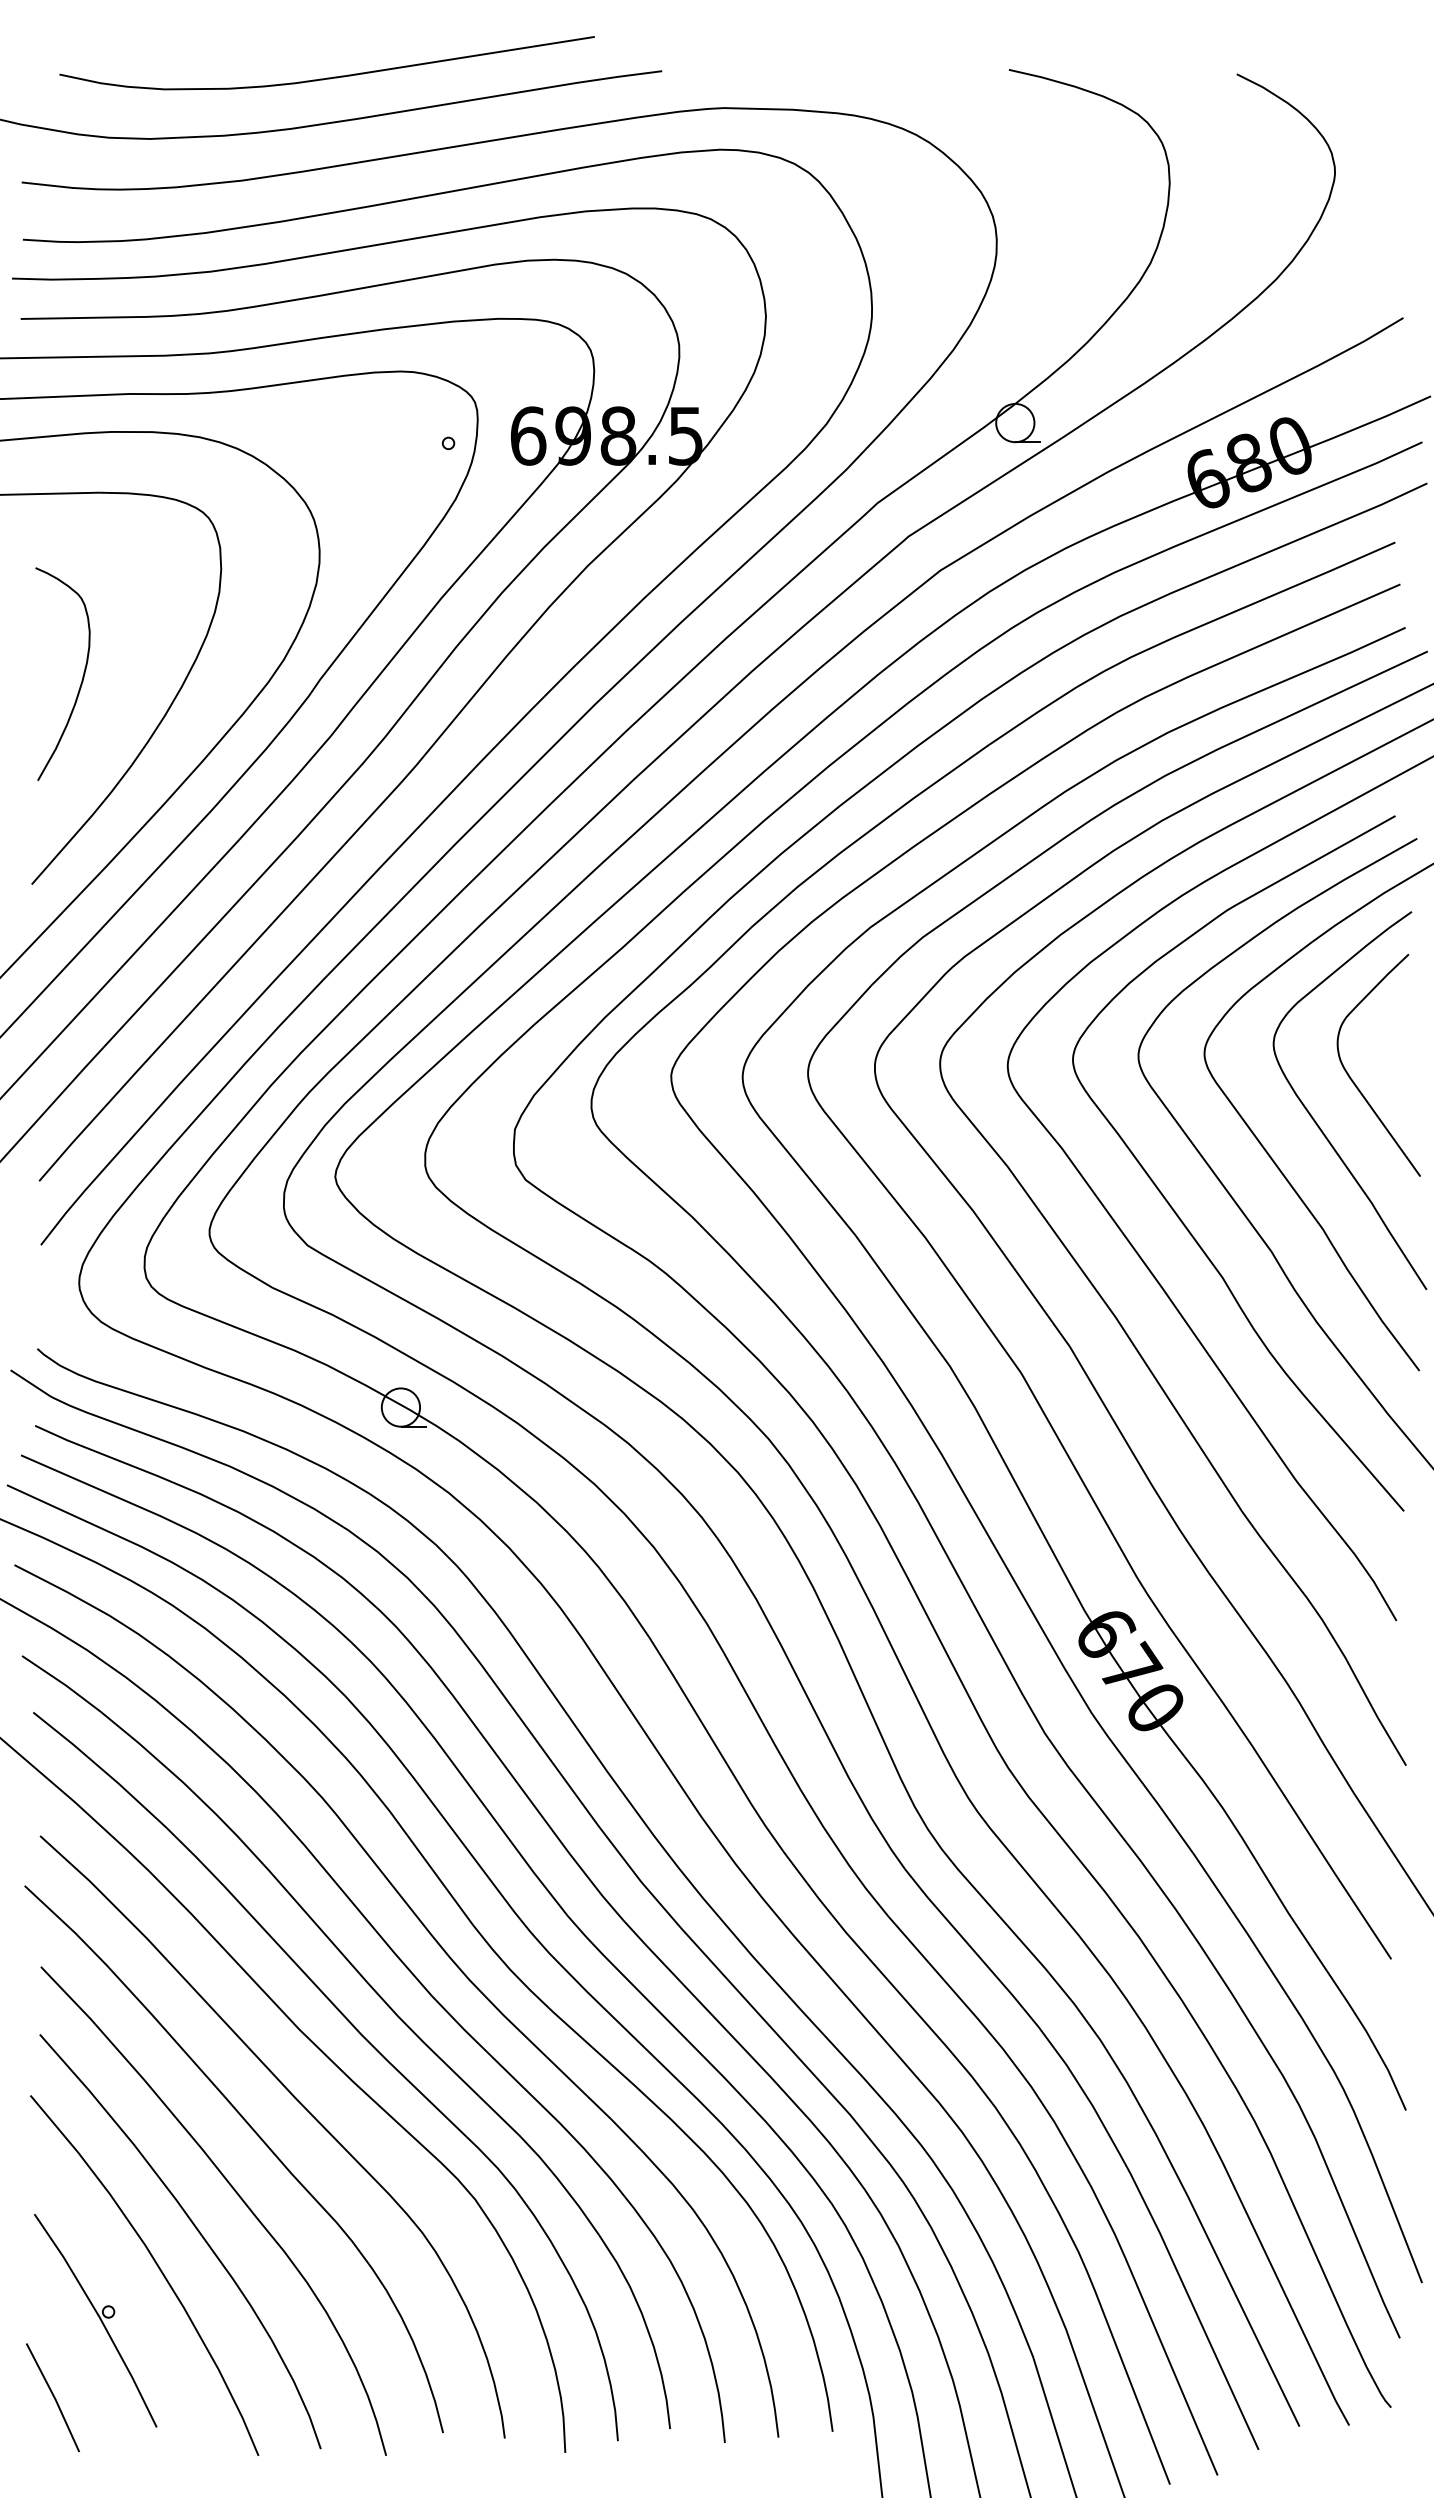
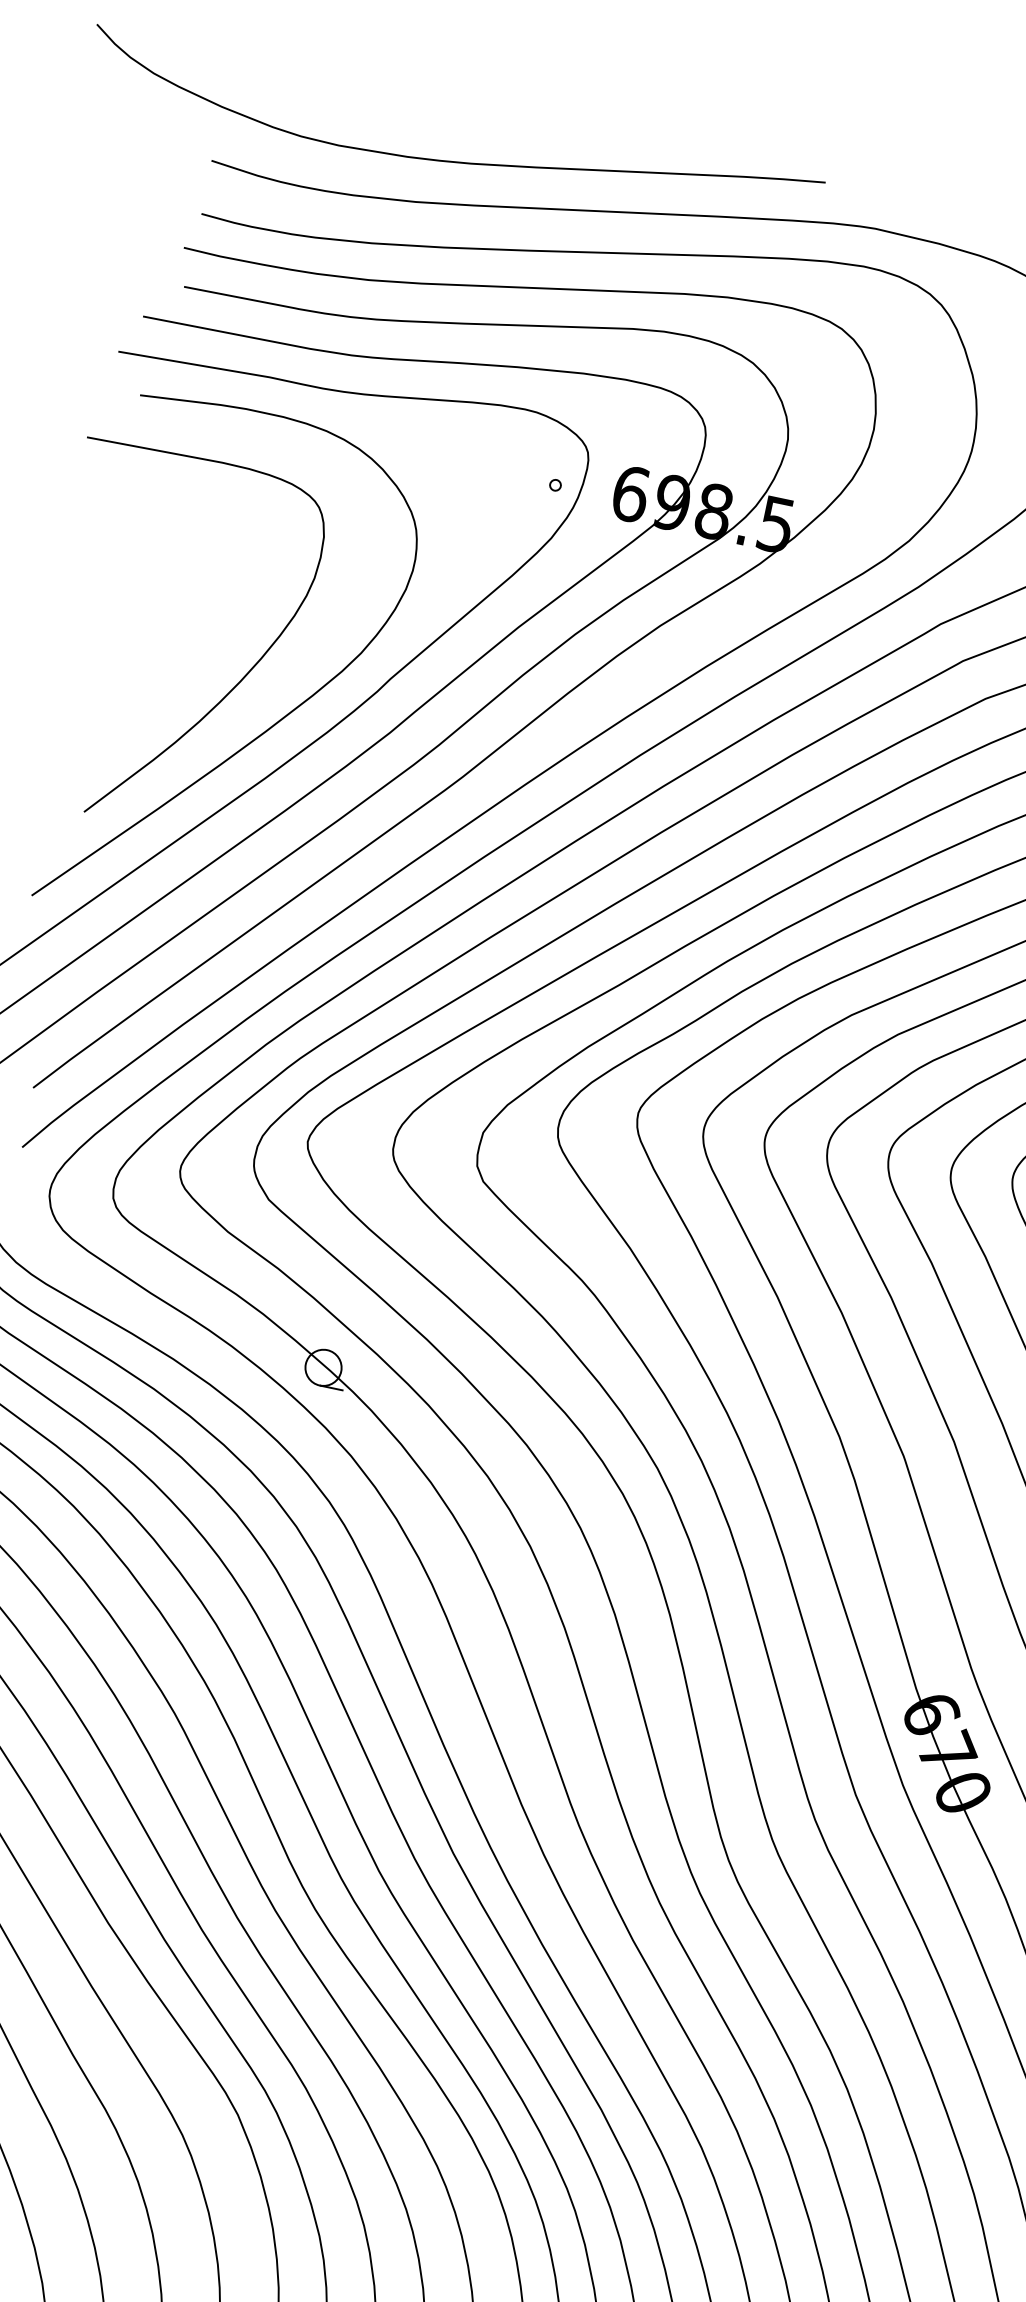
curve: (326, 77) -> (513, 123), removed
curve: (82, 676) -> (171, 629), removed

